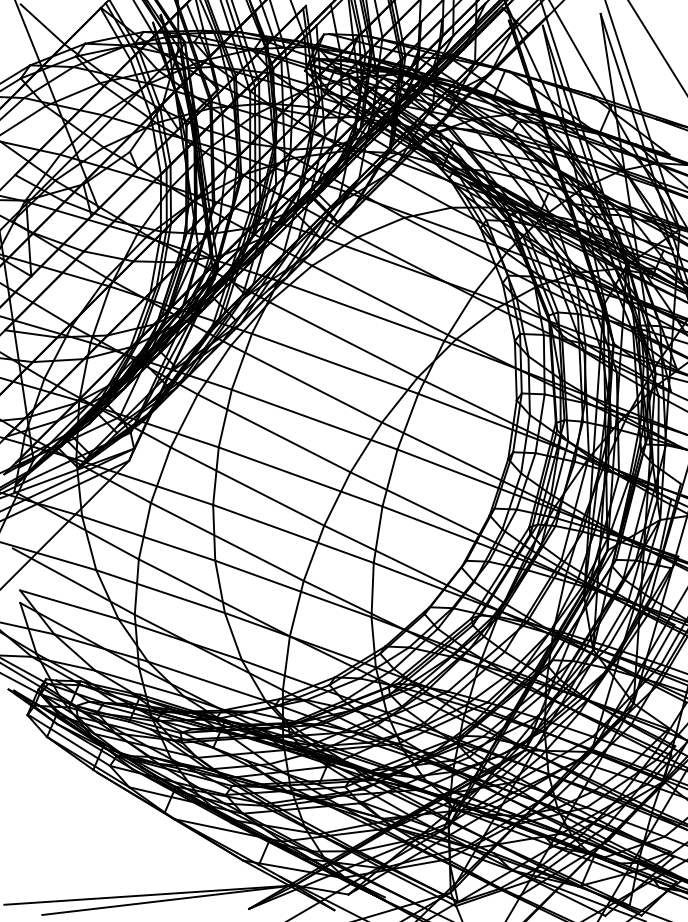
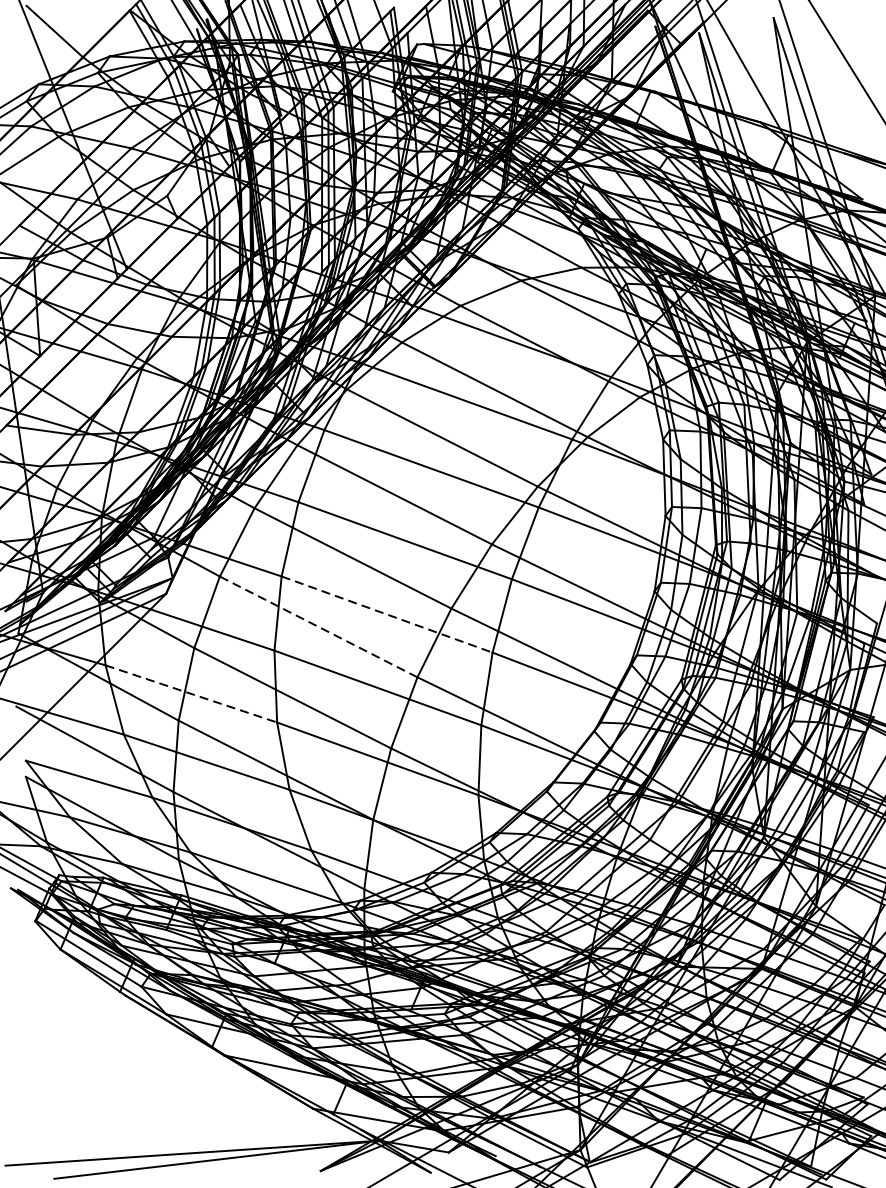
line: (301, 477) -> (388, 615), solid -> dashed
line: (247, 486) -> (318, 626), solid -> dashed
line: (149, 538) -> (192, 693), solid -> dashed

